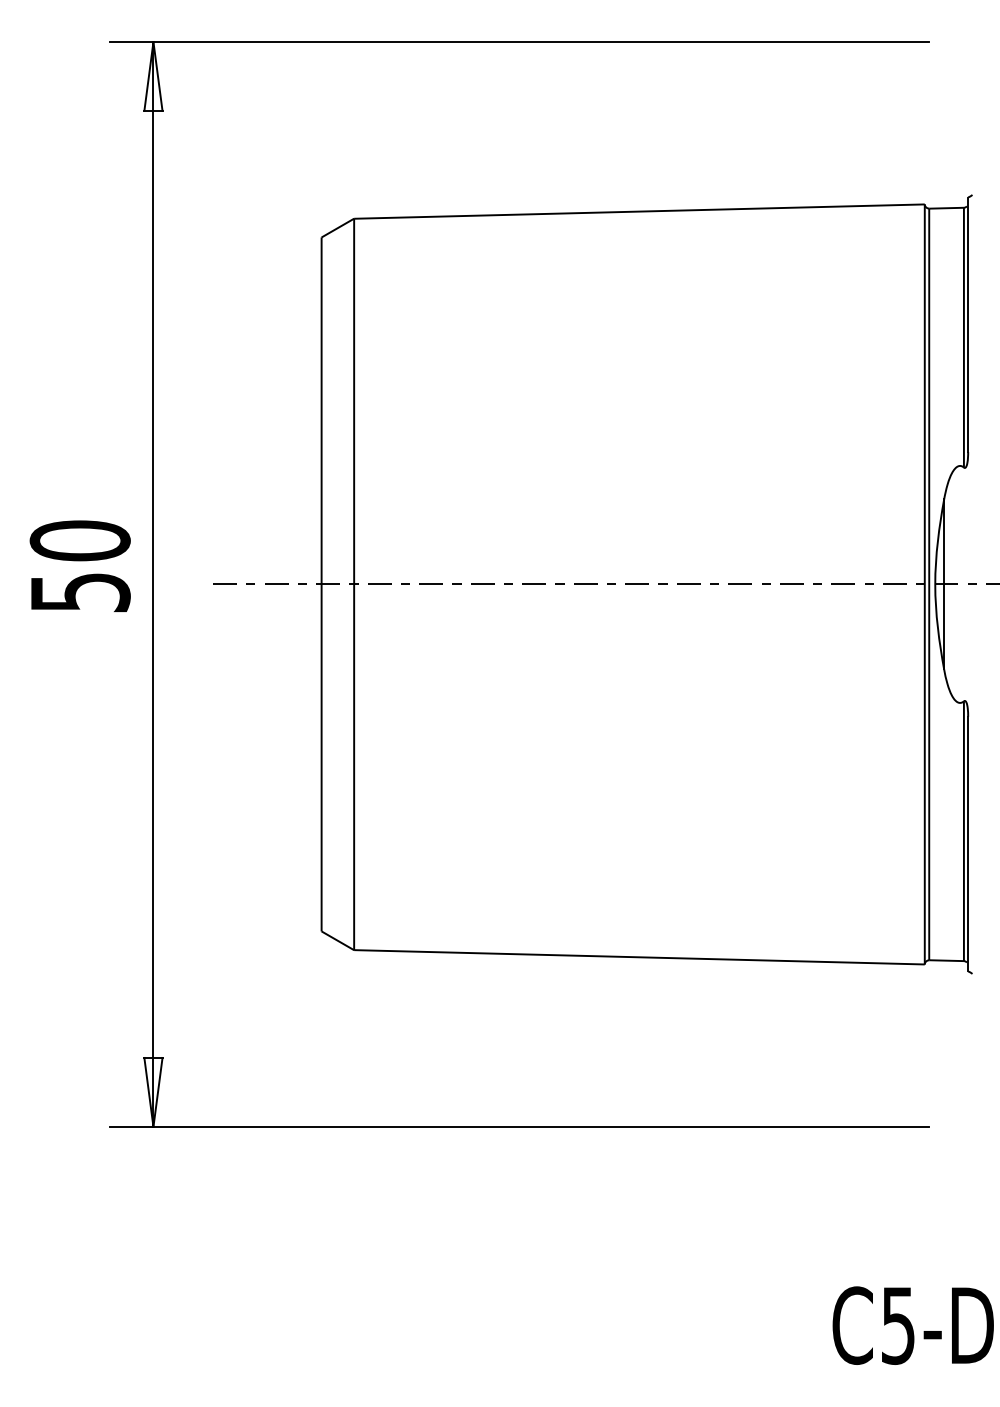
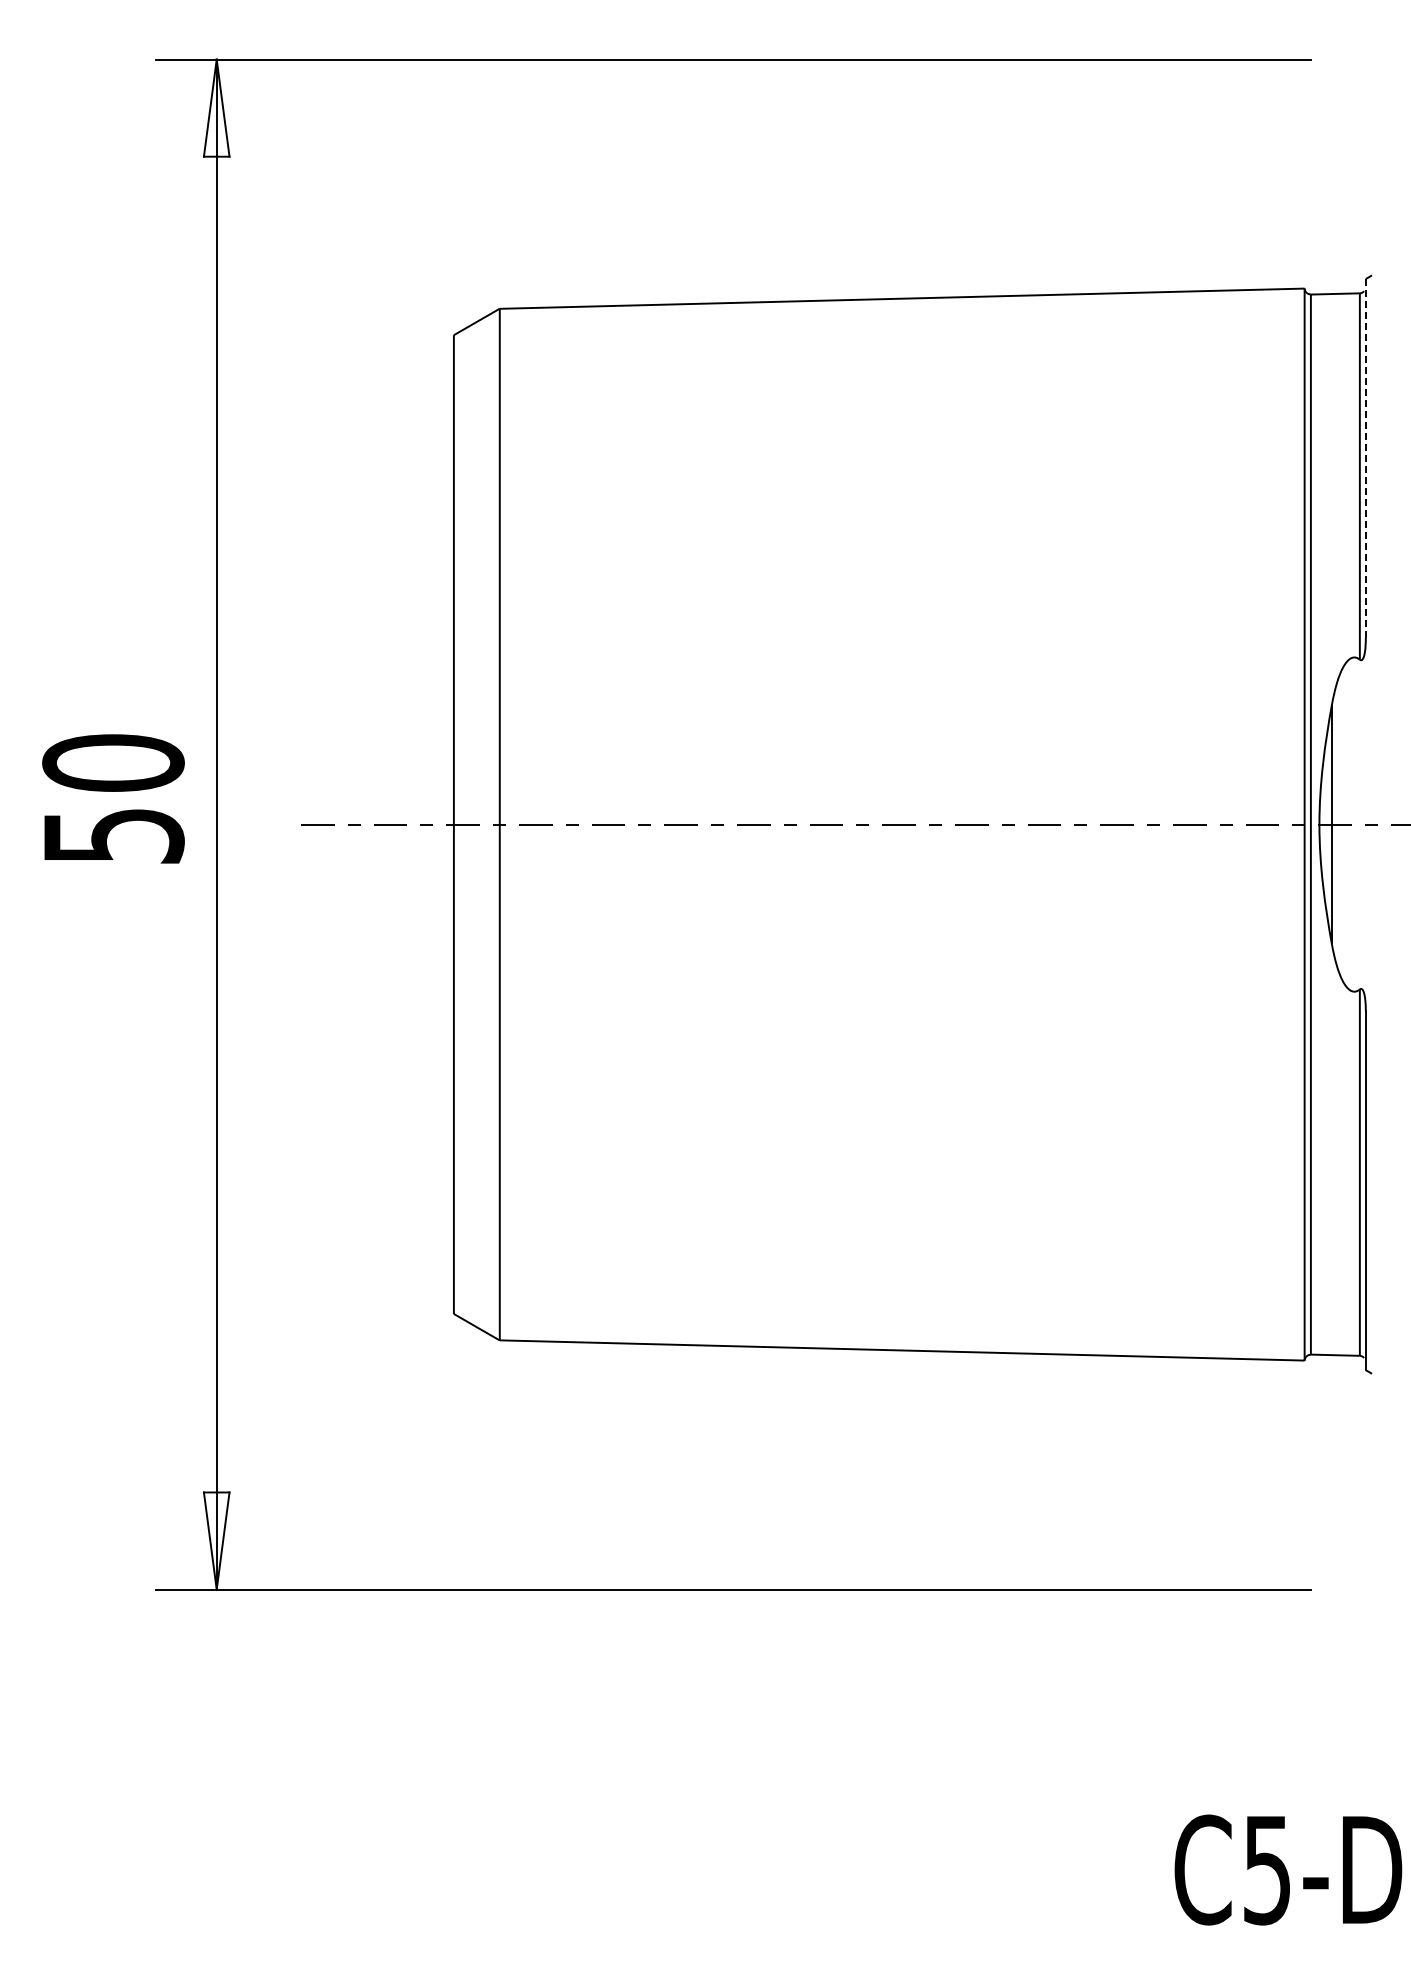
line: (967, 324) -> (1365, 457), solid -> dashed

